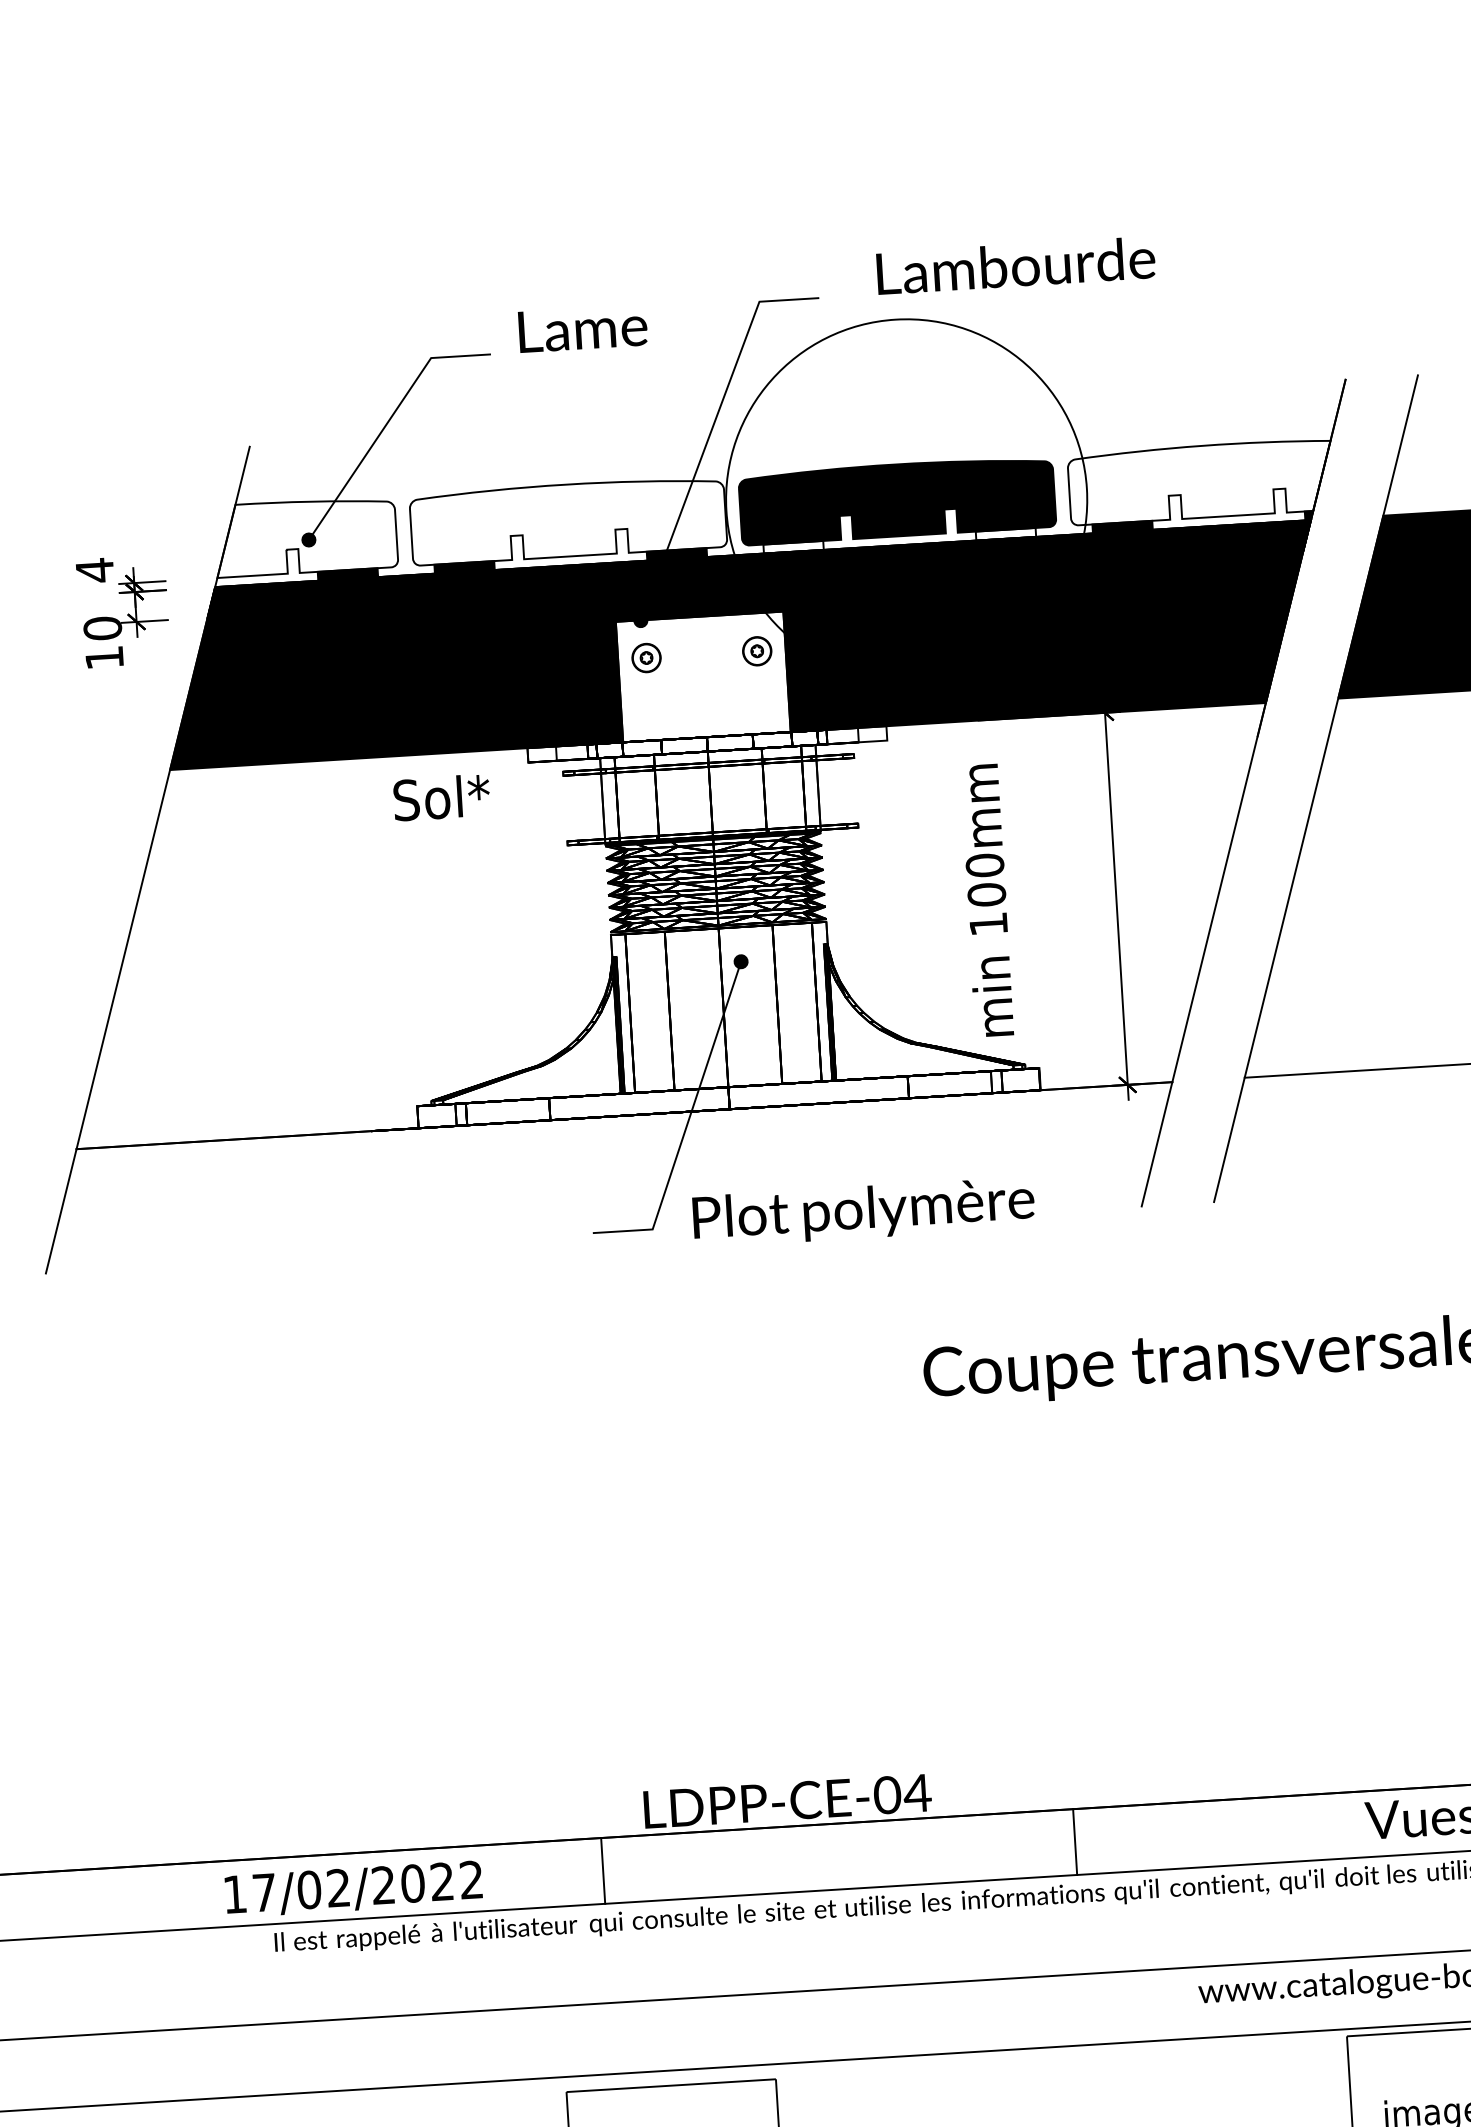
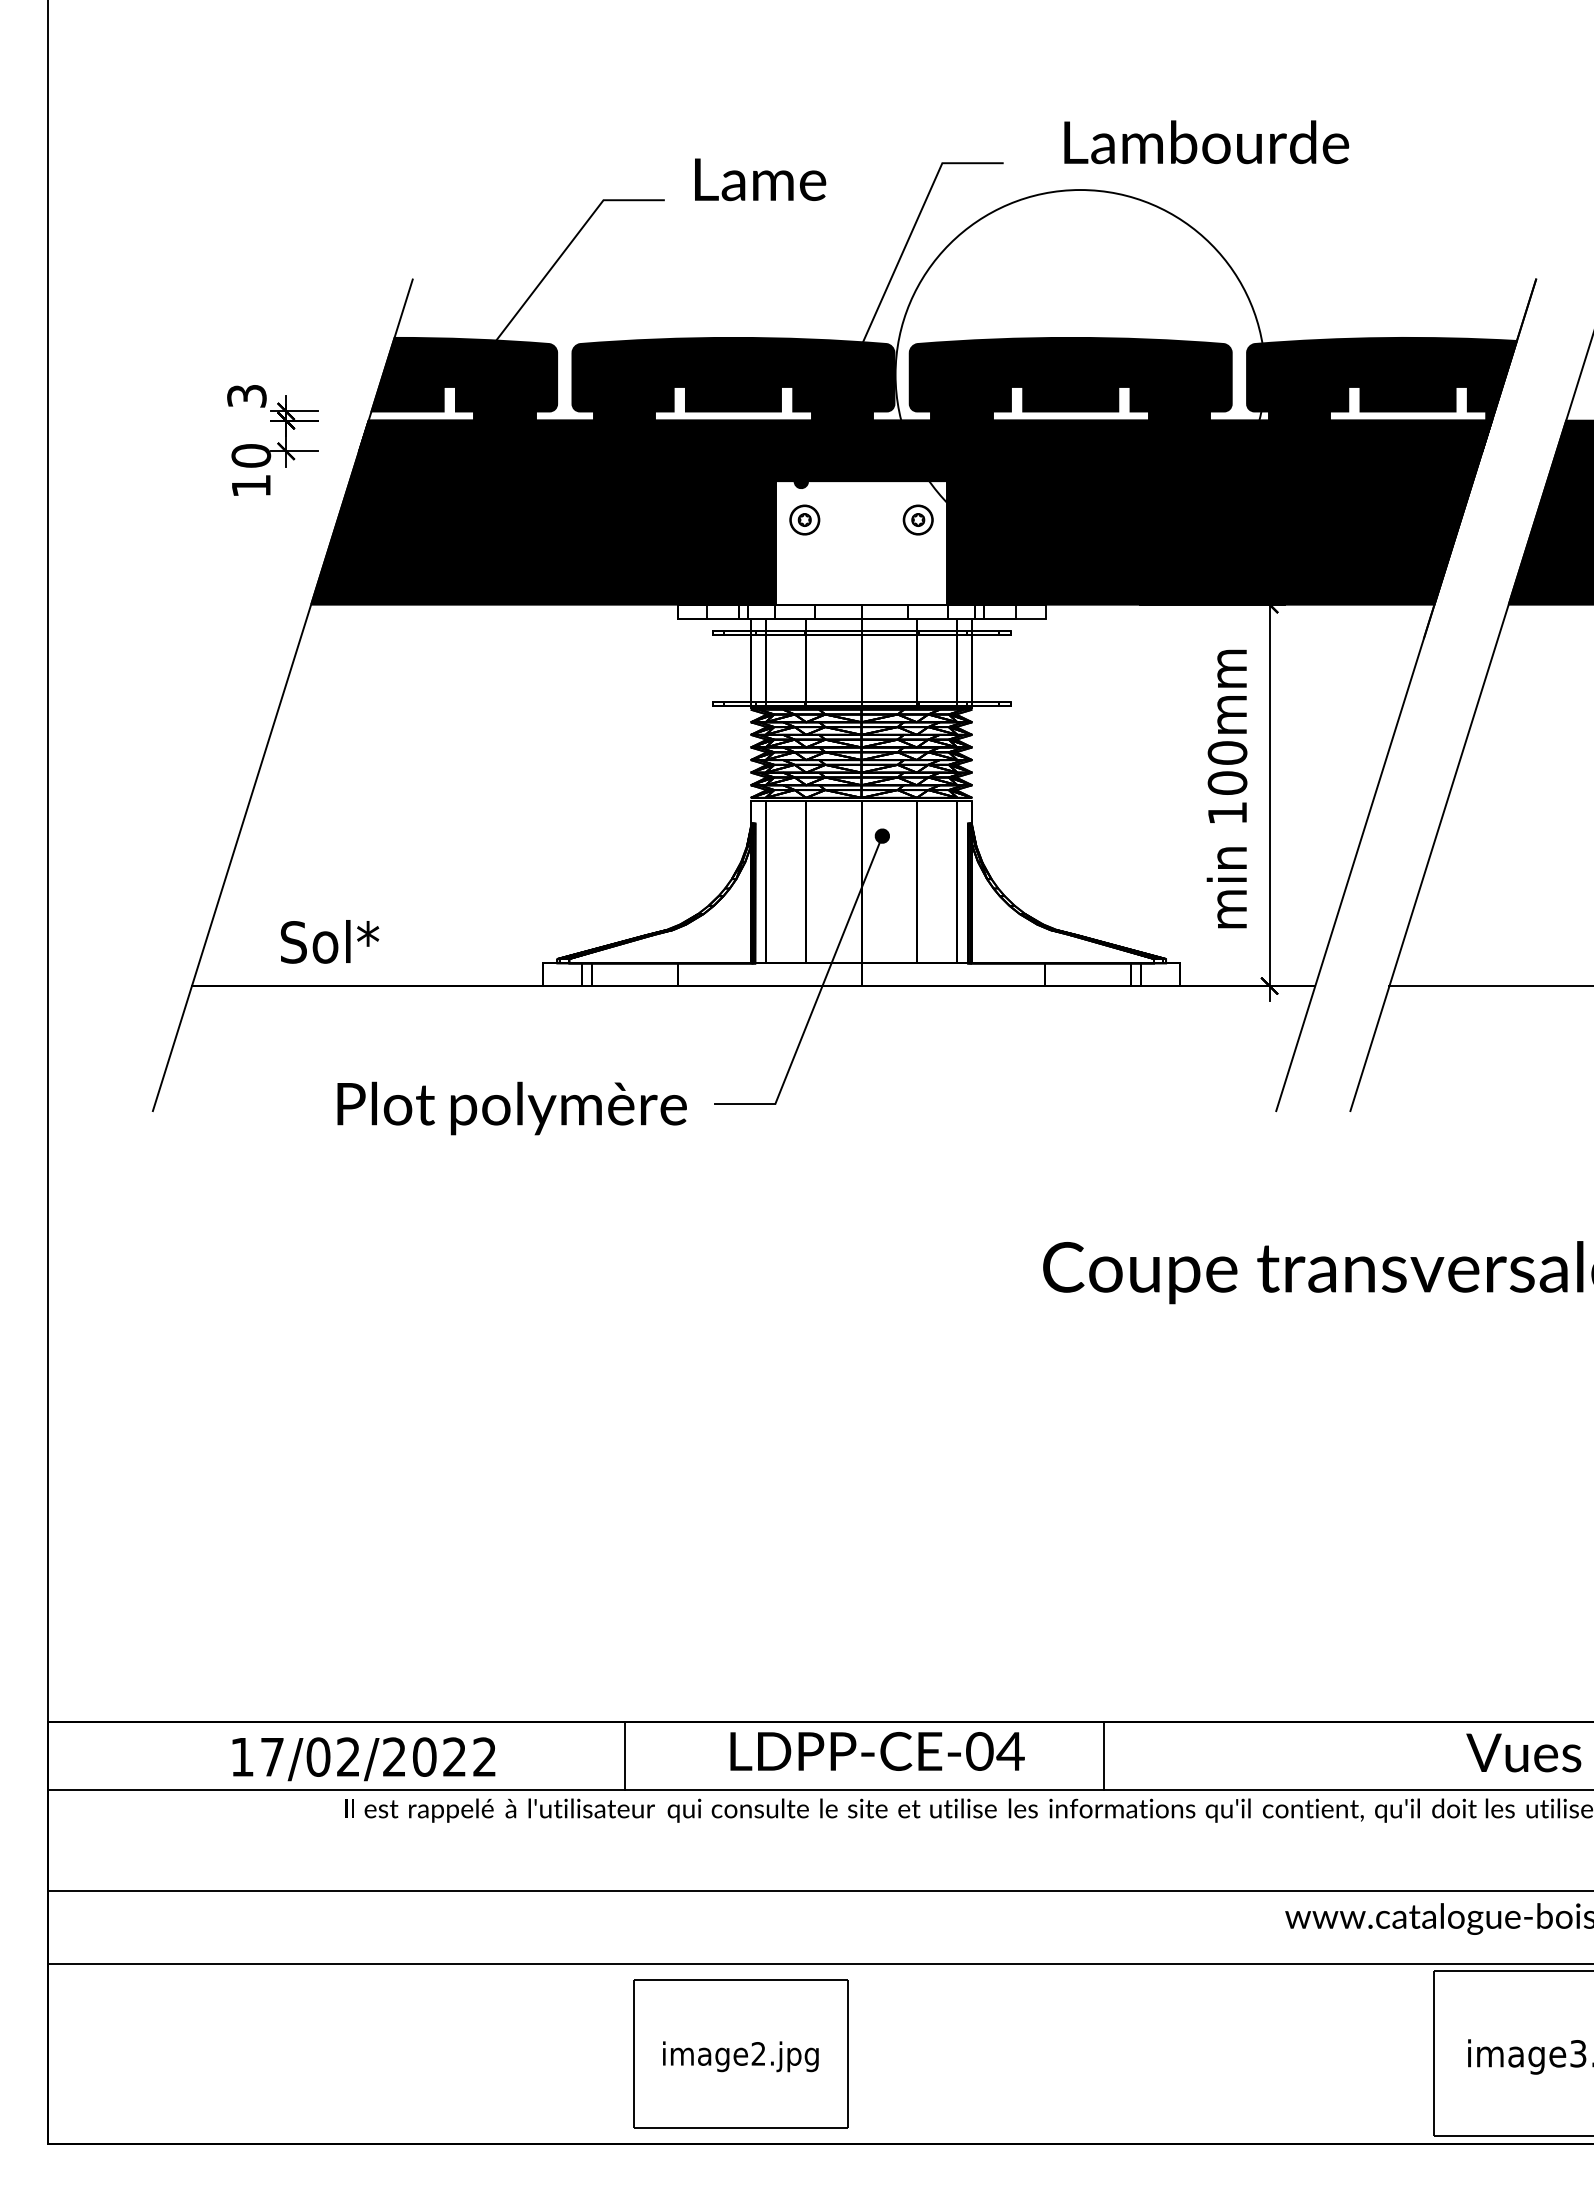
fill: (1200, 481) -> (1381, 374), added
fill: (568, 520) -> (733, 374), added
fill: (1005, 533) -> (1179, 415), added
fill: (305, 536) -> (464, 374), added
fill: (793, 546) -> (961, 415), added
text: (94, 569) -> (246, 395), 4 -> 3
text: (442, 797) -> (330, 941), moved
text: (986, 900) -> (1226, 788), moved
text: (863, 1212) -> (511, 1108), moved
text: (787, 1801) -> (877, 1751), moved
line: (1075, 1841) -> (1103, 1755), moved
line: (602, 1870) -> (624, 1755), moved
text: (353, 1889) -> (363, 1759), moved

